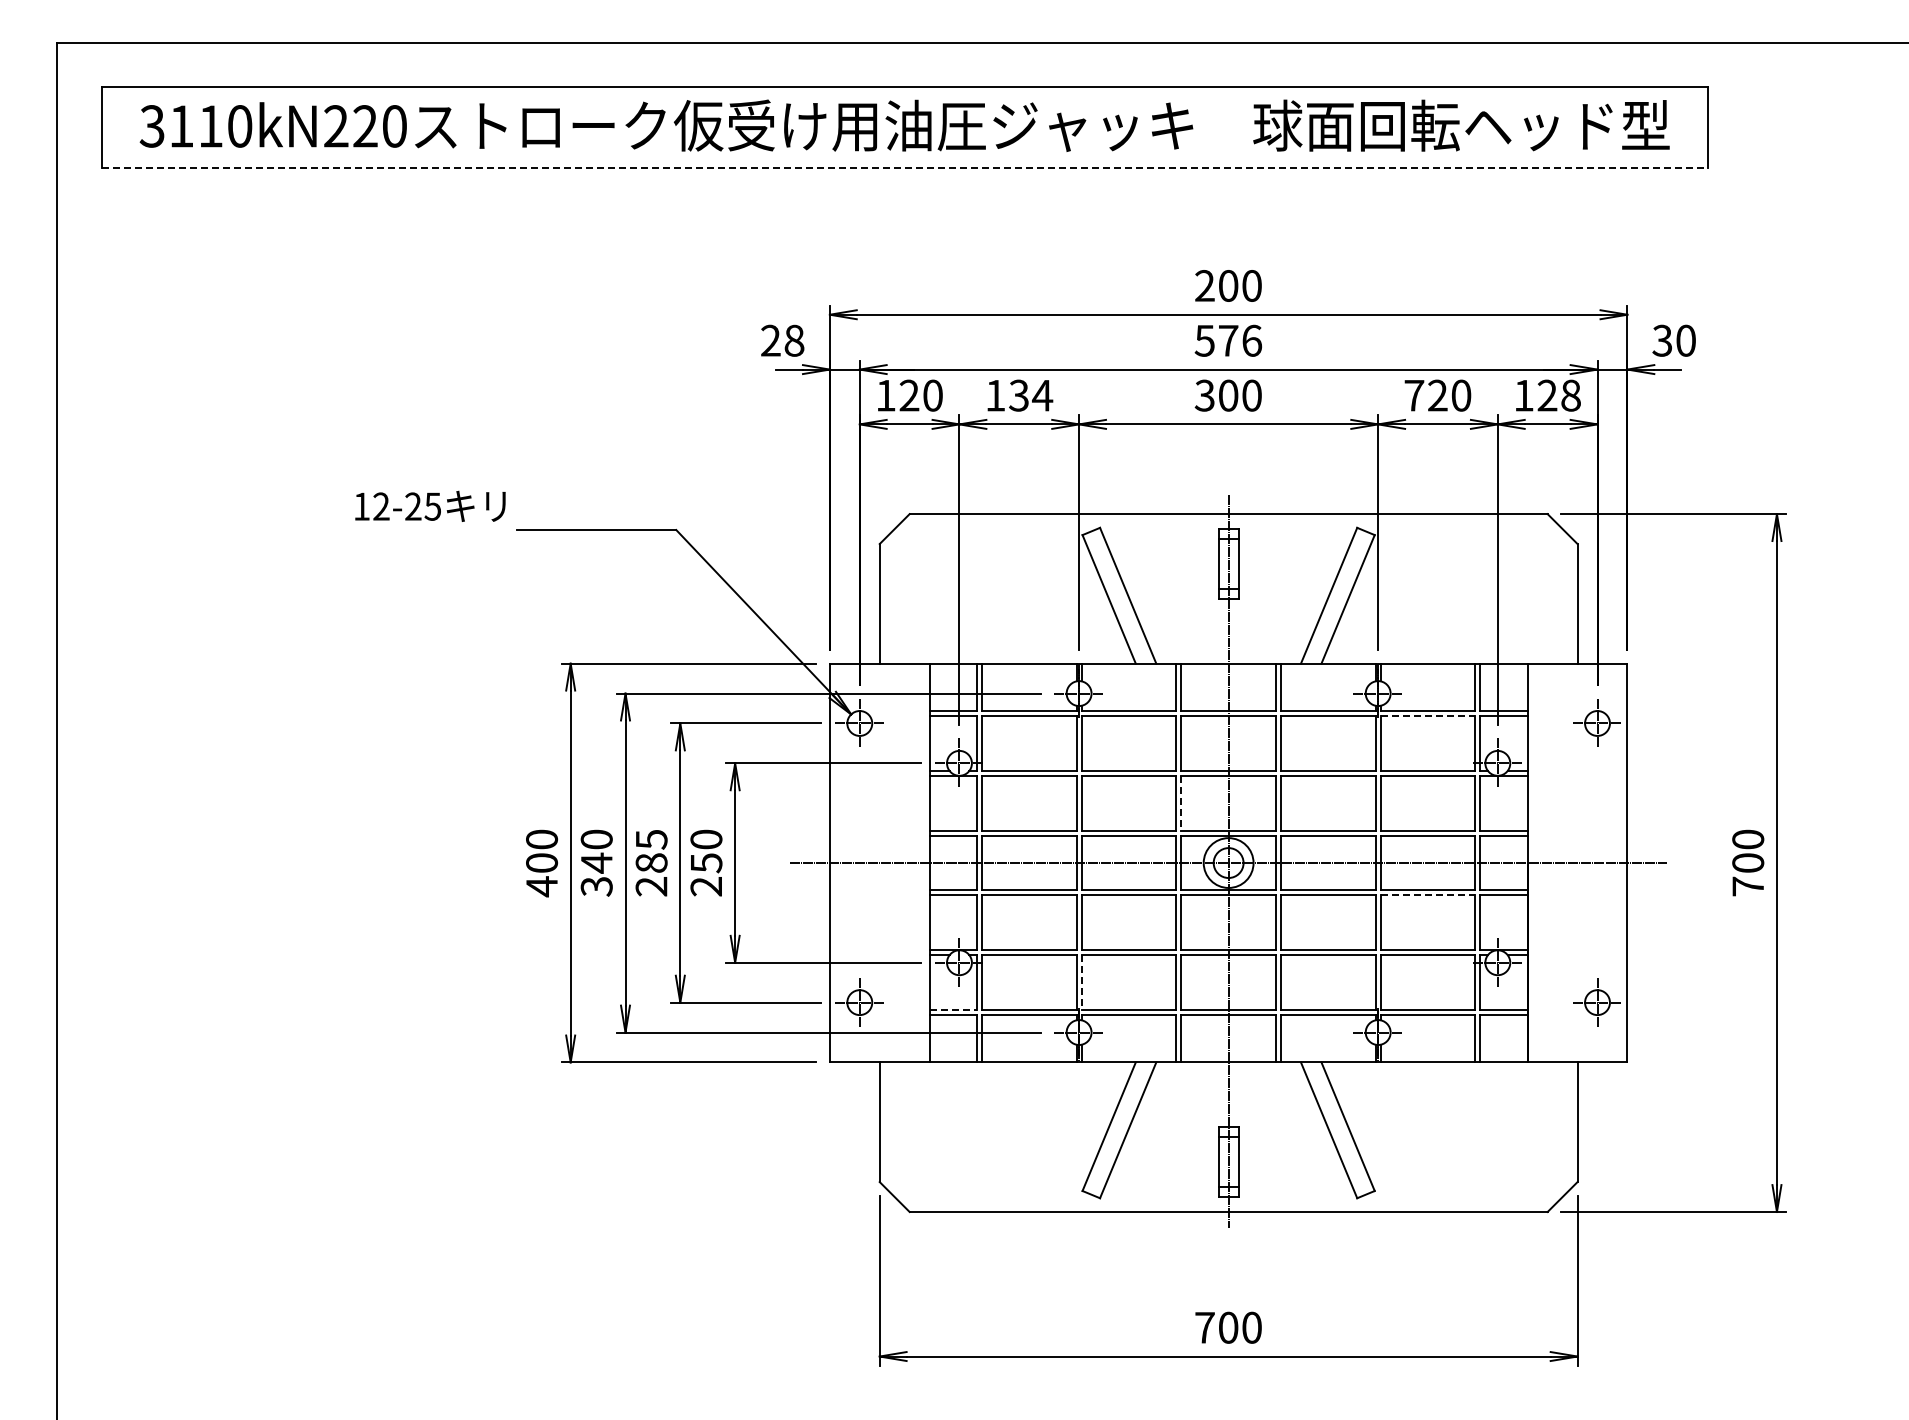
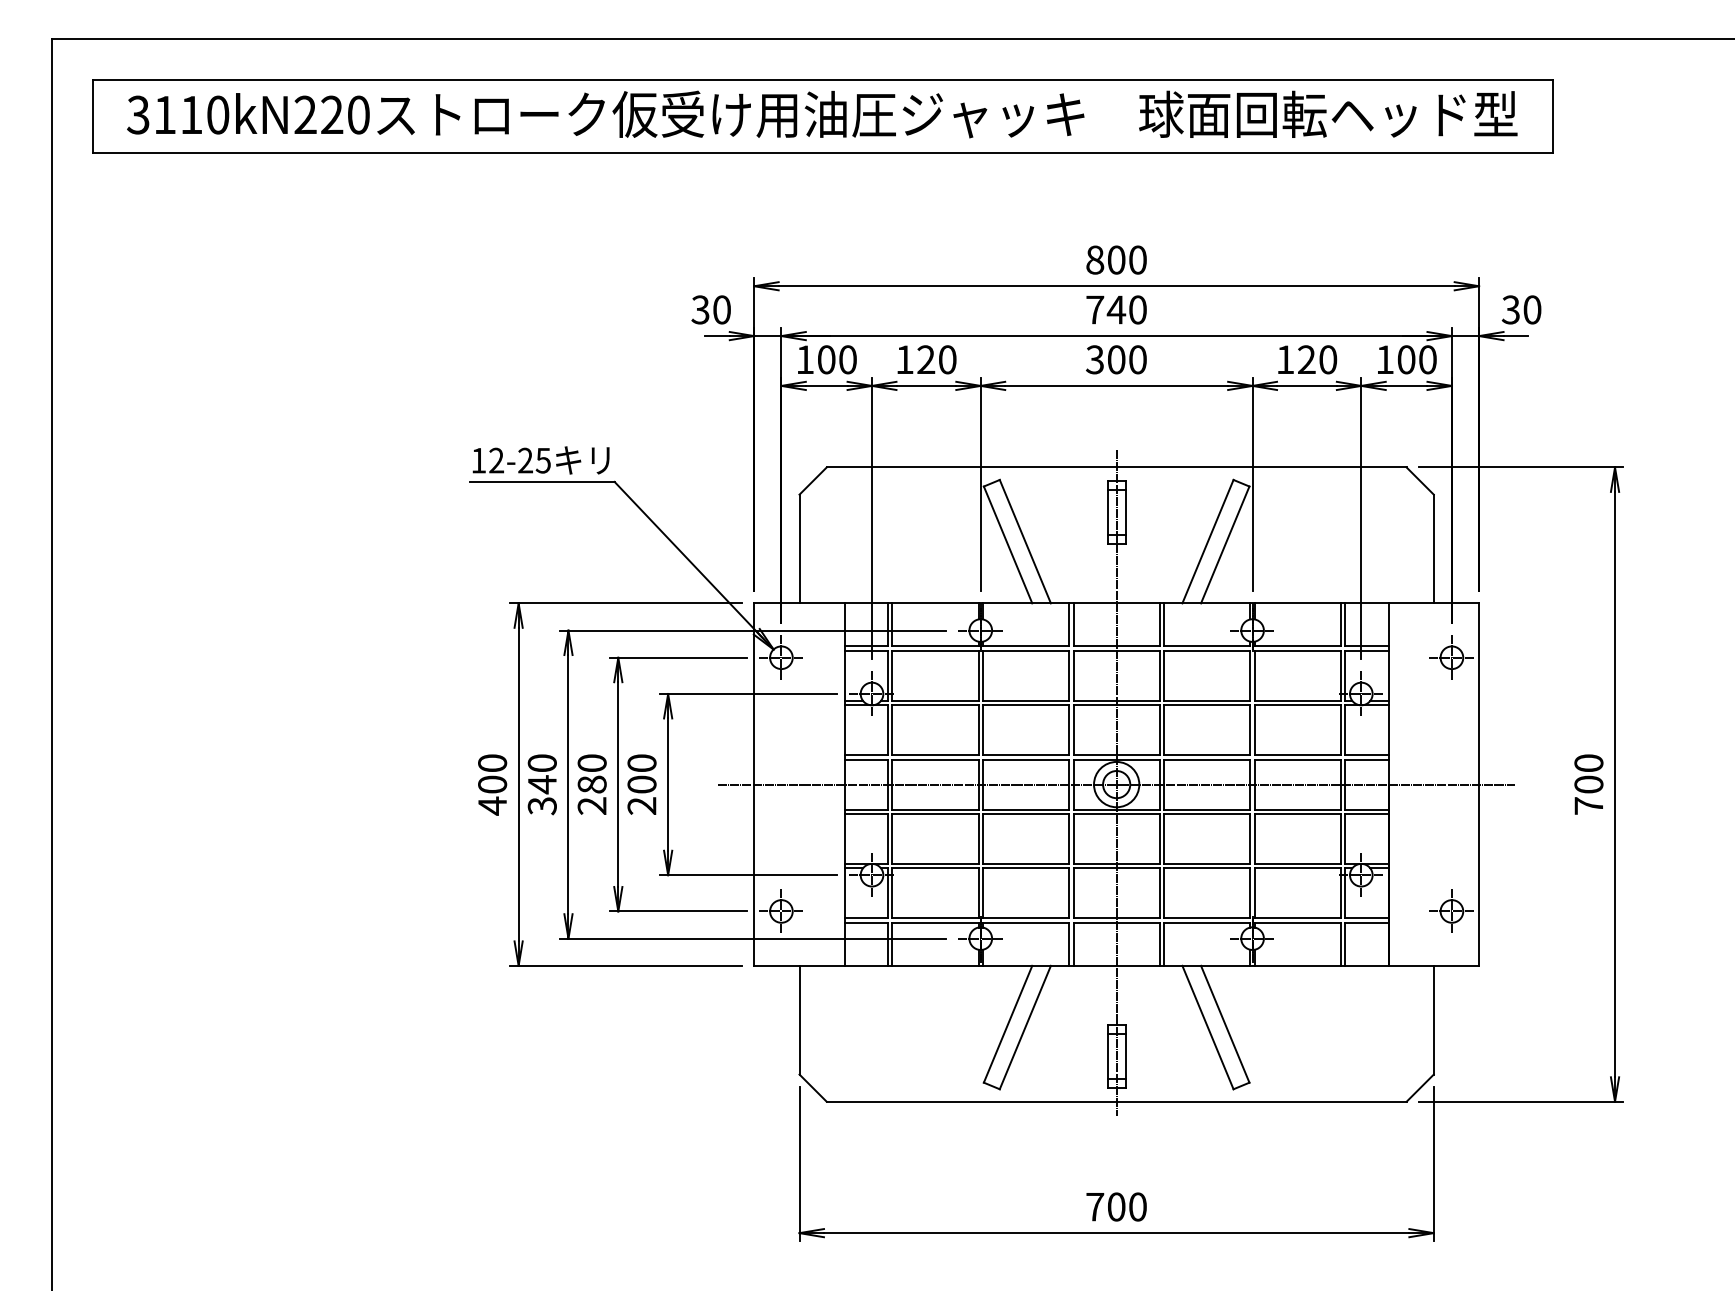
line: (905, 168) -> (822, 153), dashed -> solid
text: (1204, 285) -> (1094, 259), 200 -> 800
text: (782, 340) -> (711, 309), 28 -> 30
text: (1228, 340) -> (1116, 309), 576 -> 740
text: (909, 395) -> (826, 359), 120 -> 100
text: (1031, 395) -> (937, 359), 134 -> 120
text: (1414, 395) -> (1285, 359), 720 -> 120
text: (1558, 395) -> (1416, 359), 128 -> 100
text: (430, 505) -> (541, 459), moved
line: (1428, 716) -> (1298, 651), dashed -> solid
line: (1181, 803) -> (1073, 730), dashed -> solid
text: (651, 839) -> (592, 763), 285 -> 280
text: (706, 863) -> (642, 785), 250 -> 200
line: (1428, 895) -> (1298, 814), dashed -> solid
line: (1081, 983) -> (982, 894), dashed -> solid
line: (953, 1010) -> (866, 918), dashed -> solid

